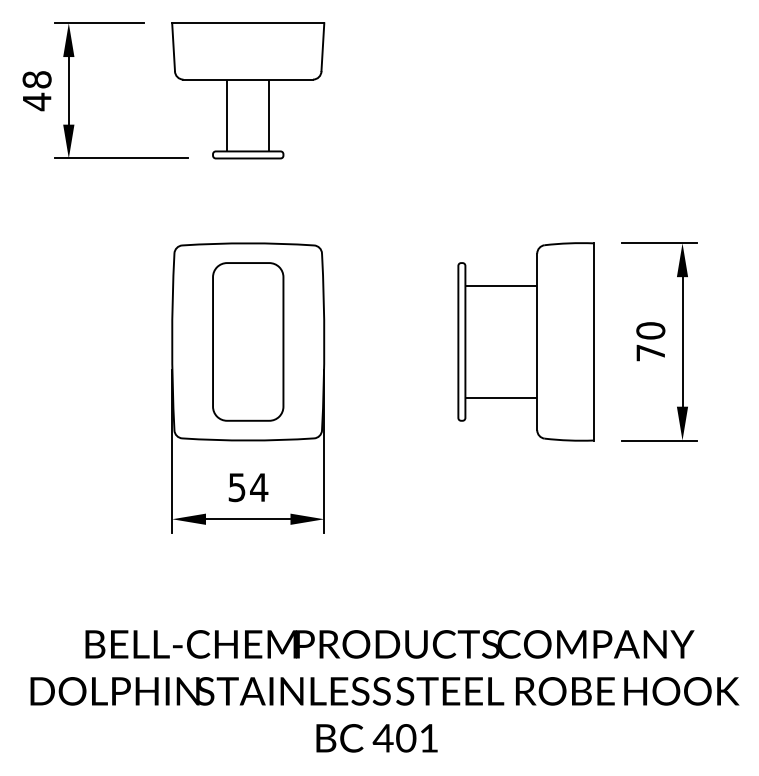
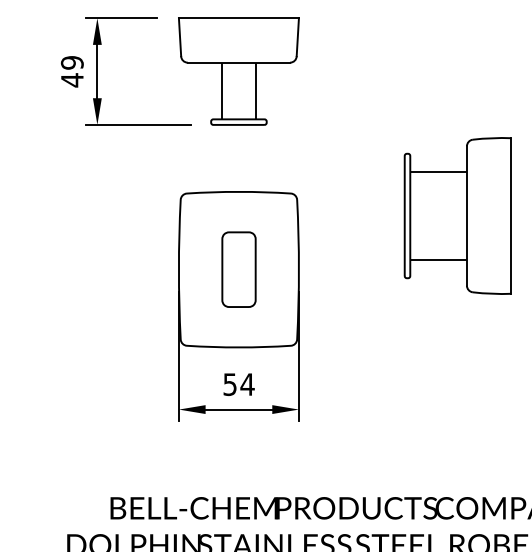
text: (36, 79) -> (71, 62), 48 -> 49
part: (248, 341) -> (239, 269), size x0.6
part: (525, 341) -> (457, 215), moved

